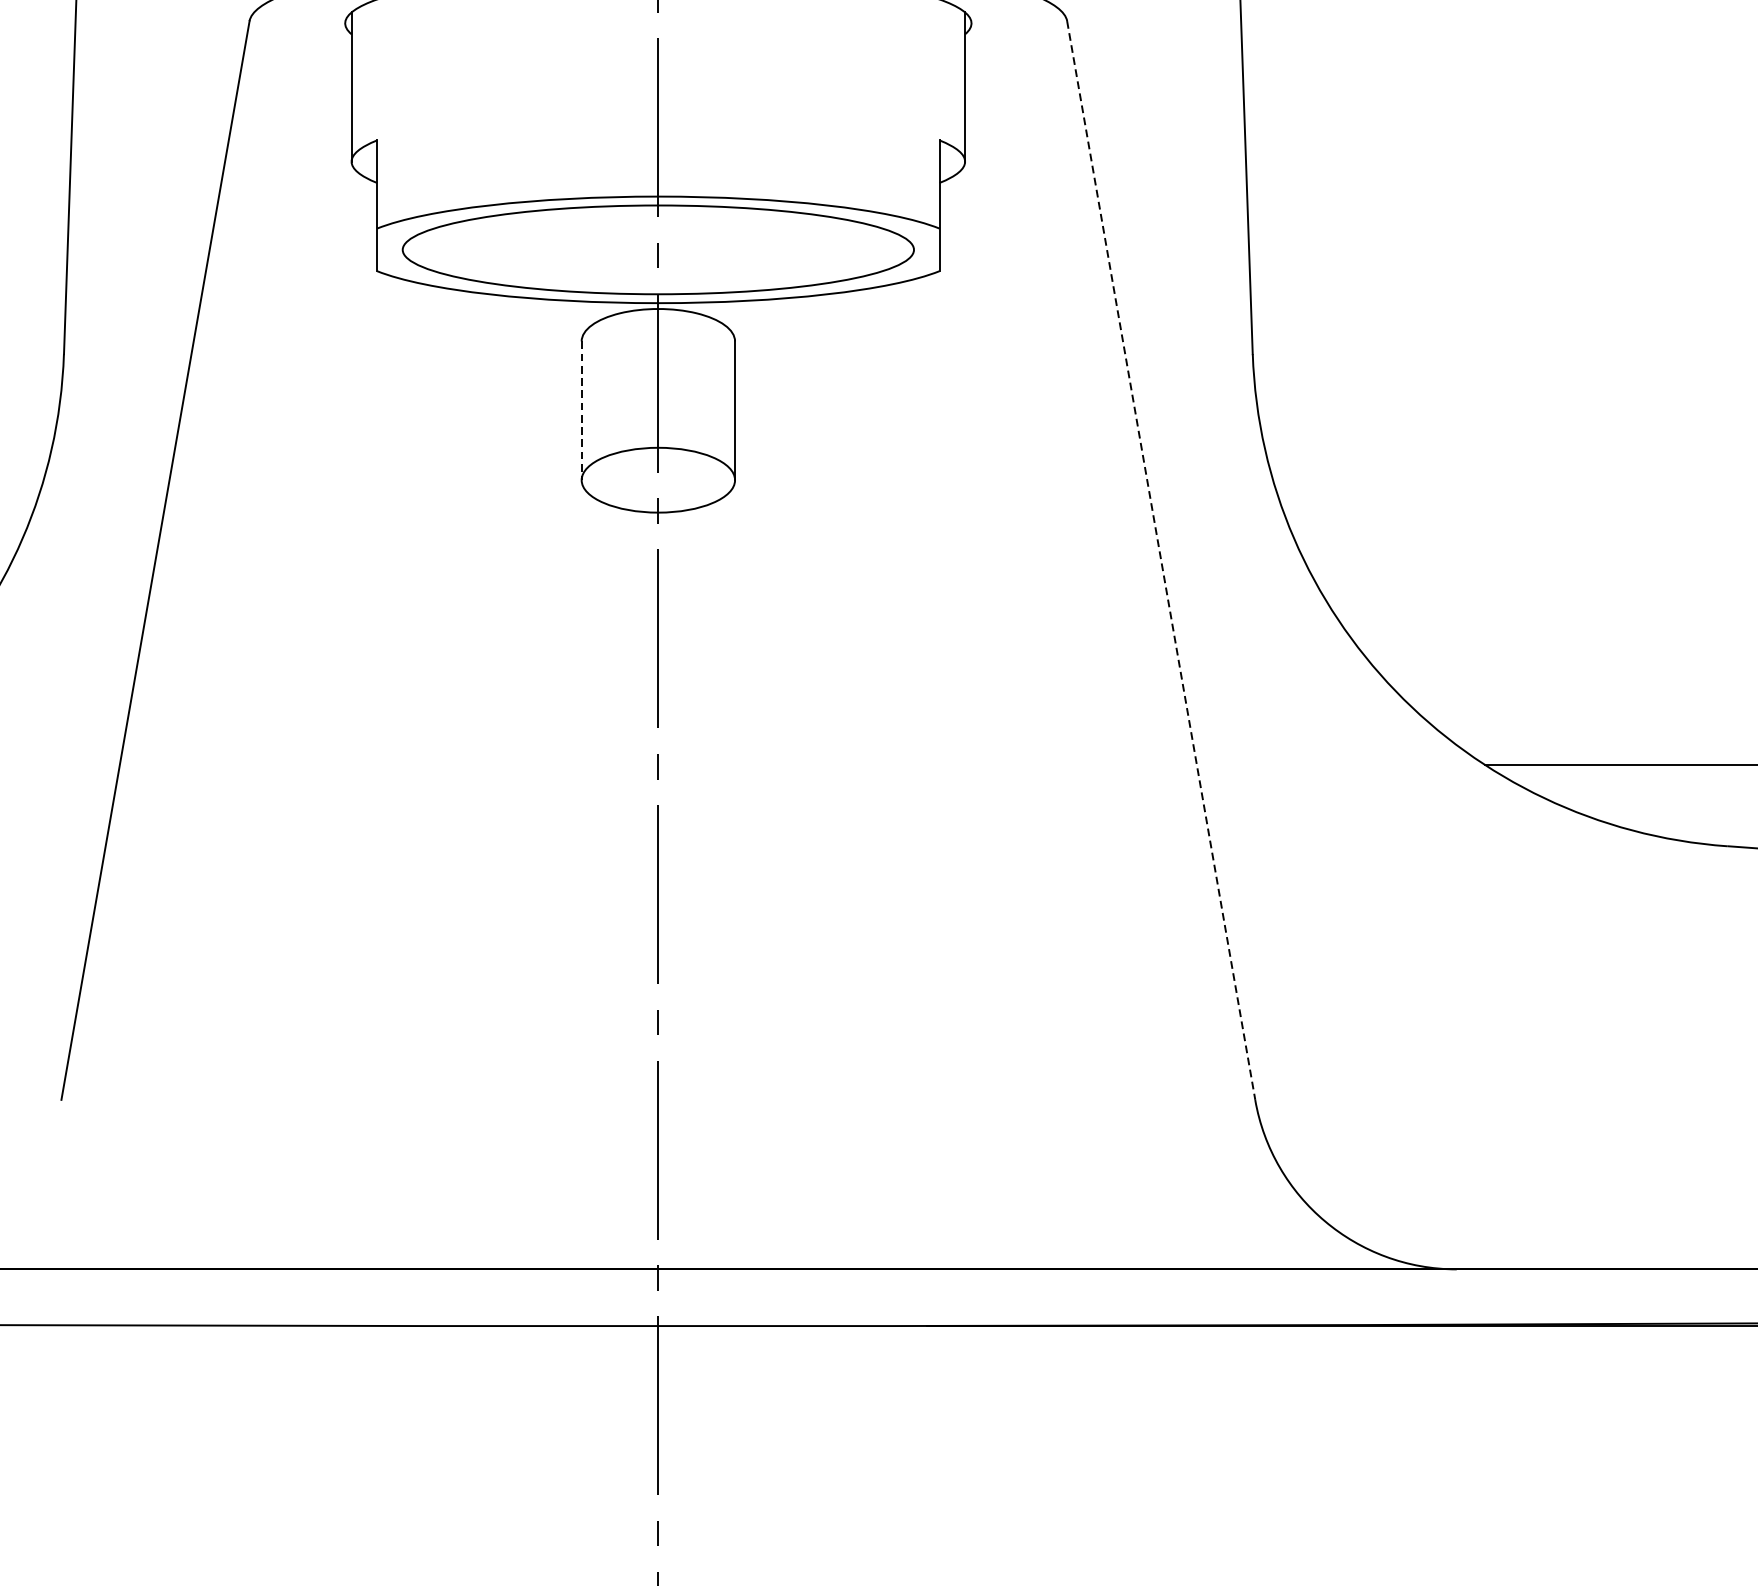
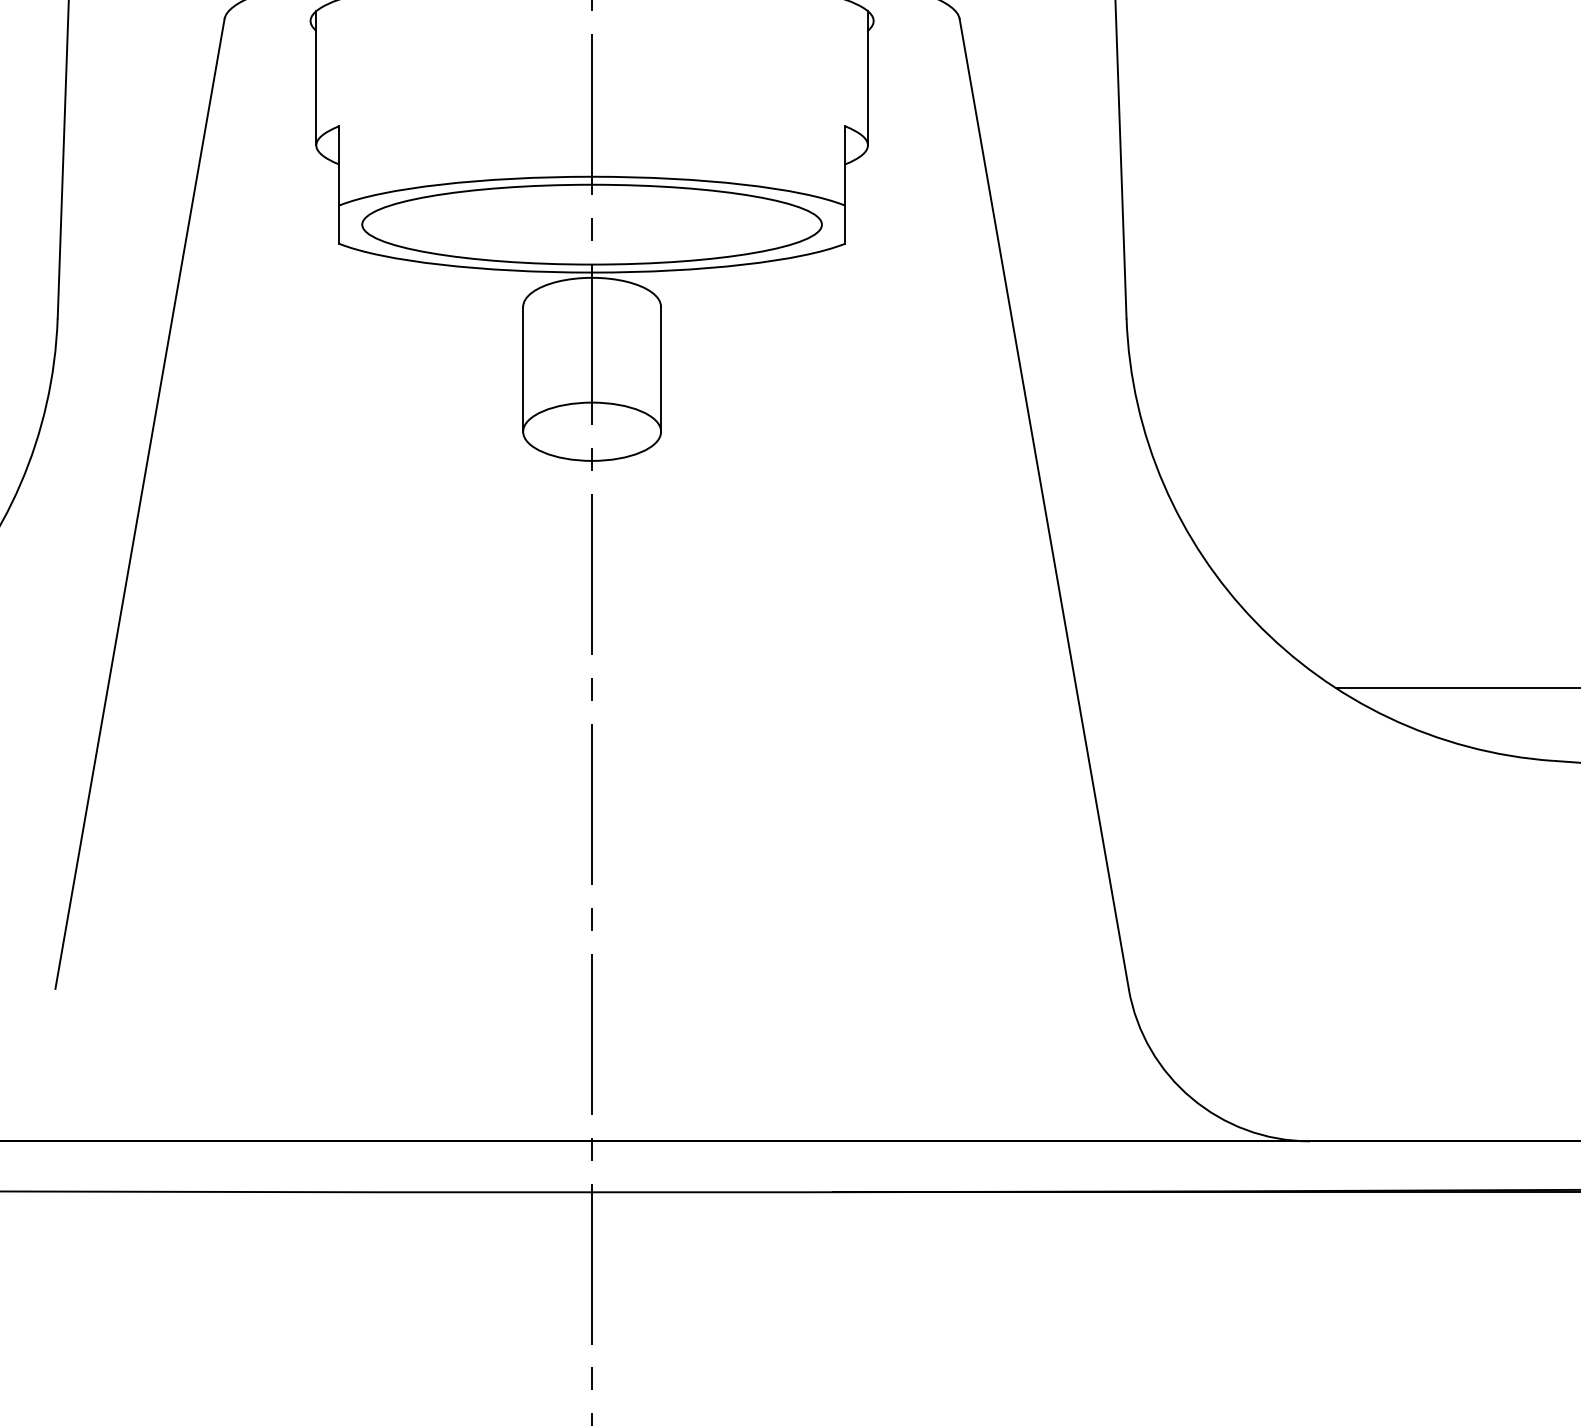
line: (582, 410) -> (523, 369), dashed -> solid
line: (1161, 561) -> (1044, 504), dashed -> solid

